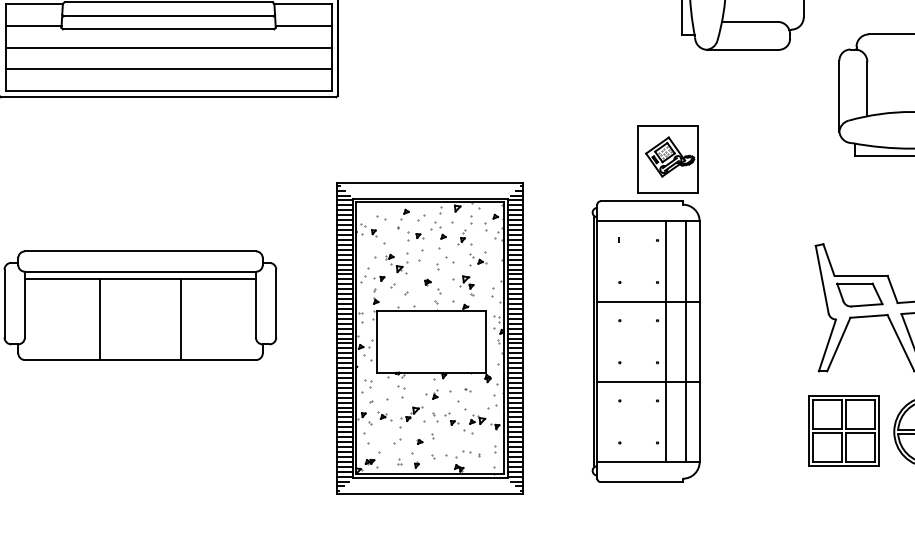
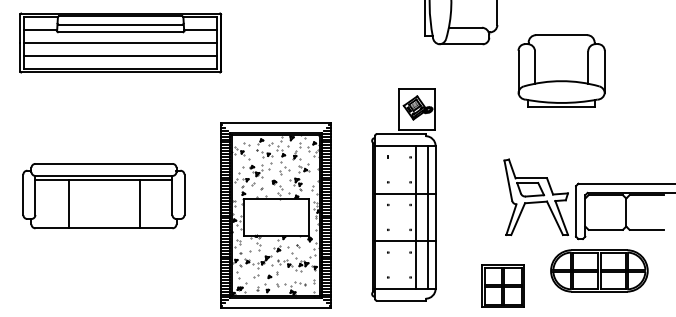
line: (99, 319) -> (68, 204), moved
line: (181, 319) -> (140, 204), moved
part: (842, 429) -> (502, 285), moved

